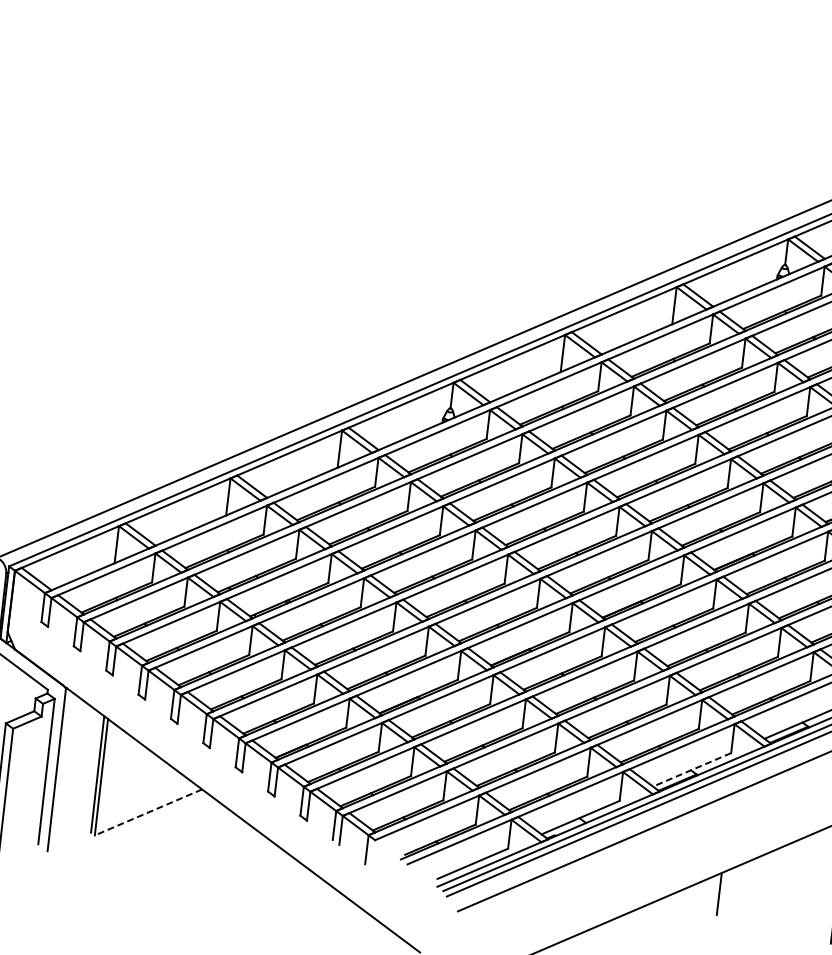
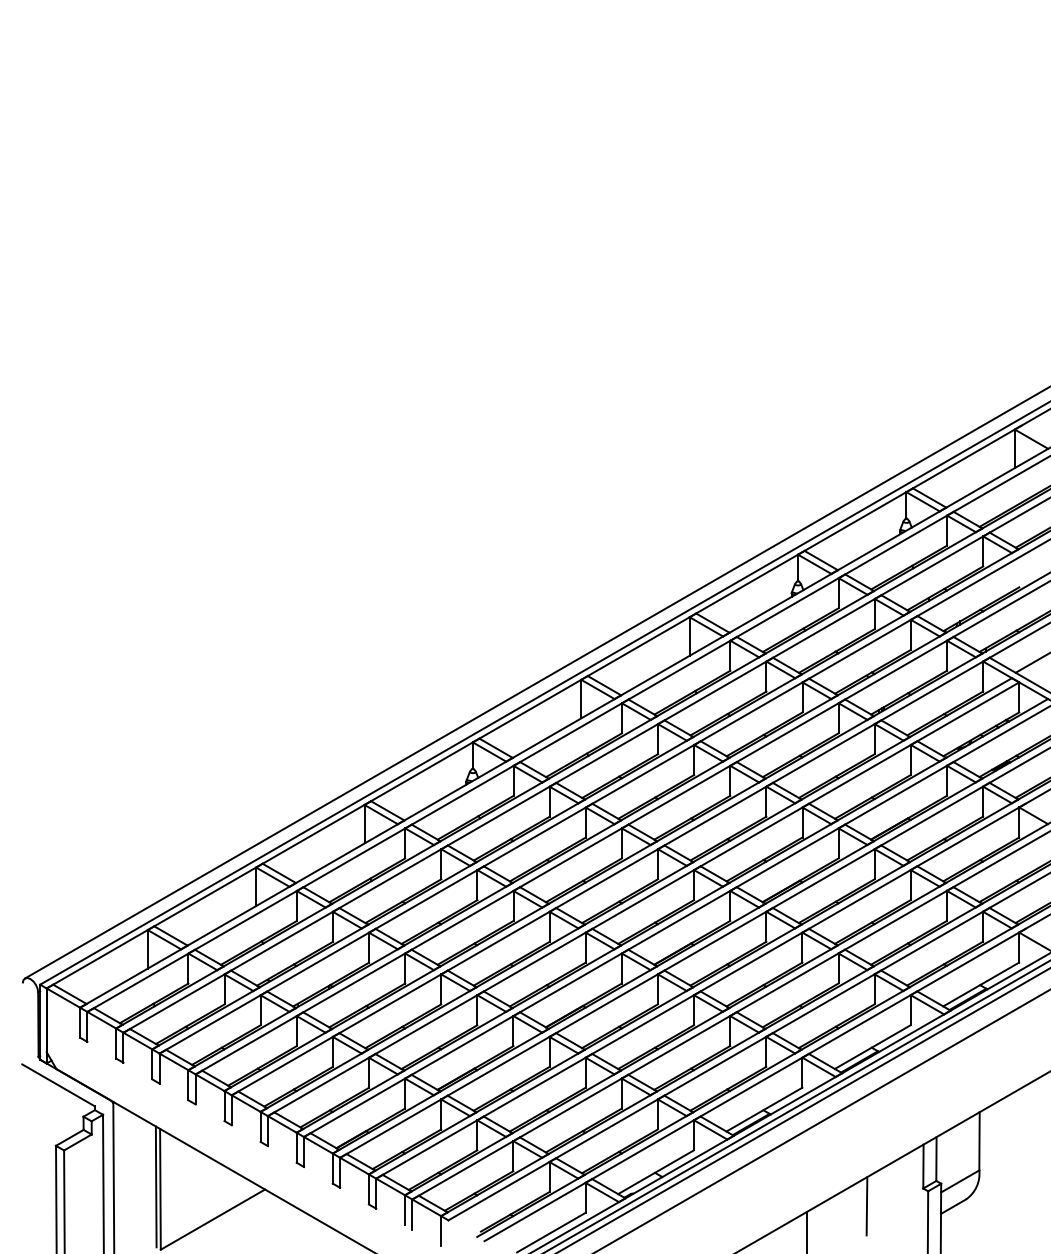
line: (692, 769) -> (764, 1109), dashed -> solid
line: (148, 812) -> (212, 1219), dashed -> solid
line: (779, 874) -> (866, 1206), added

